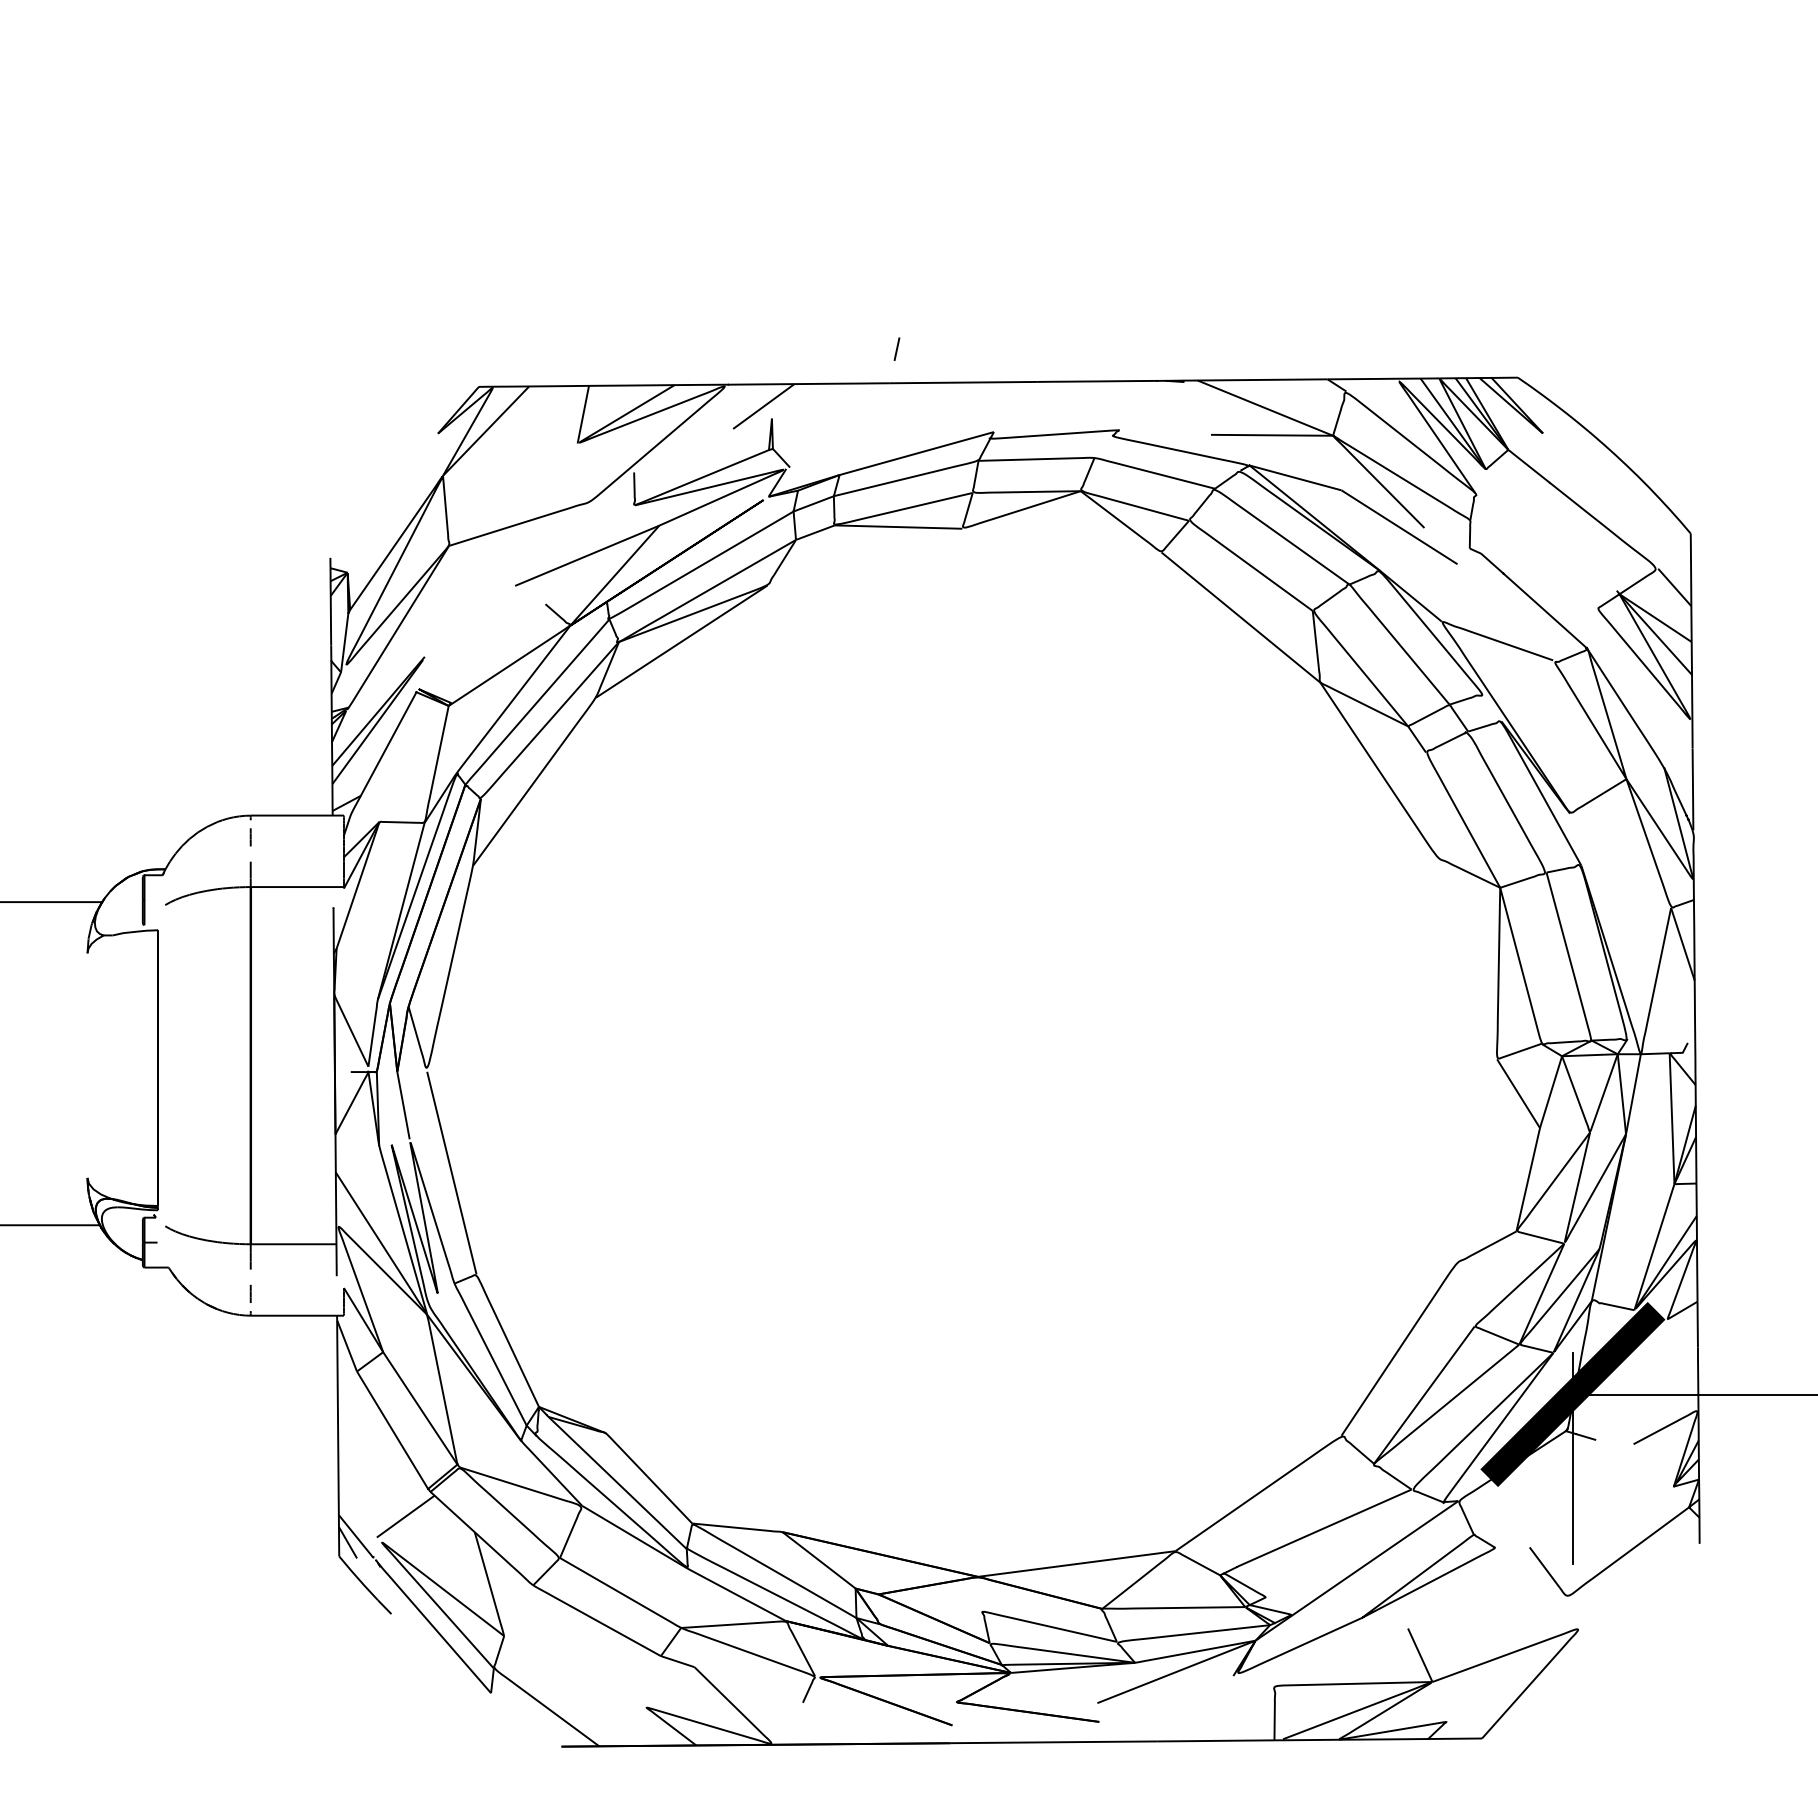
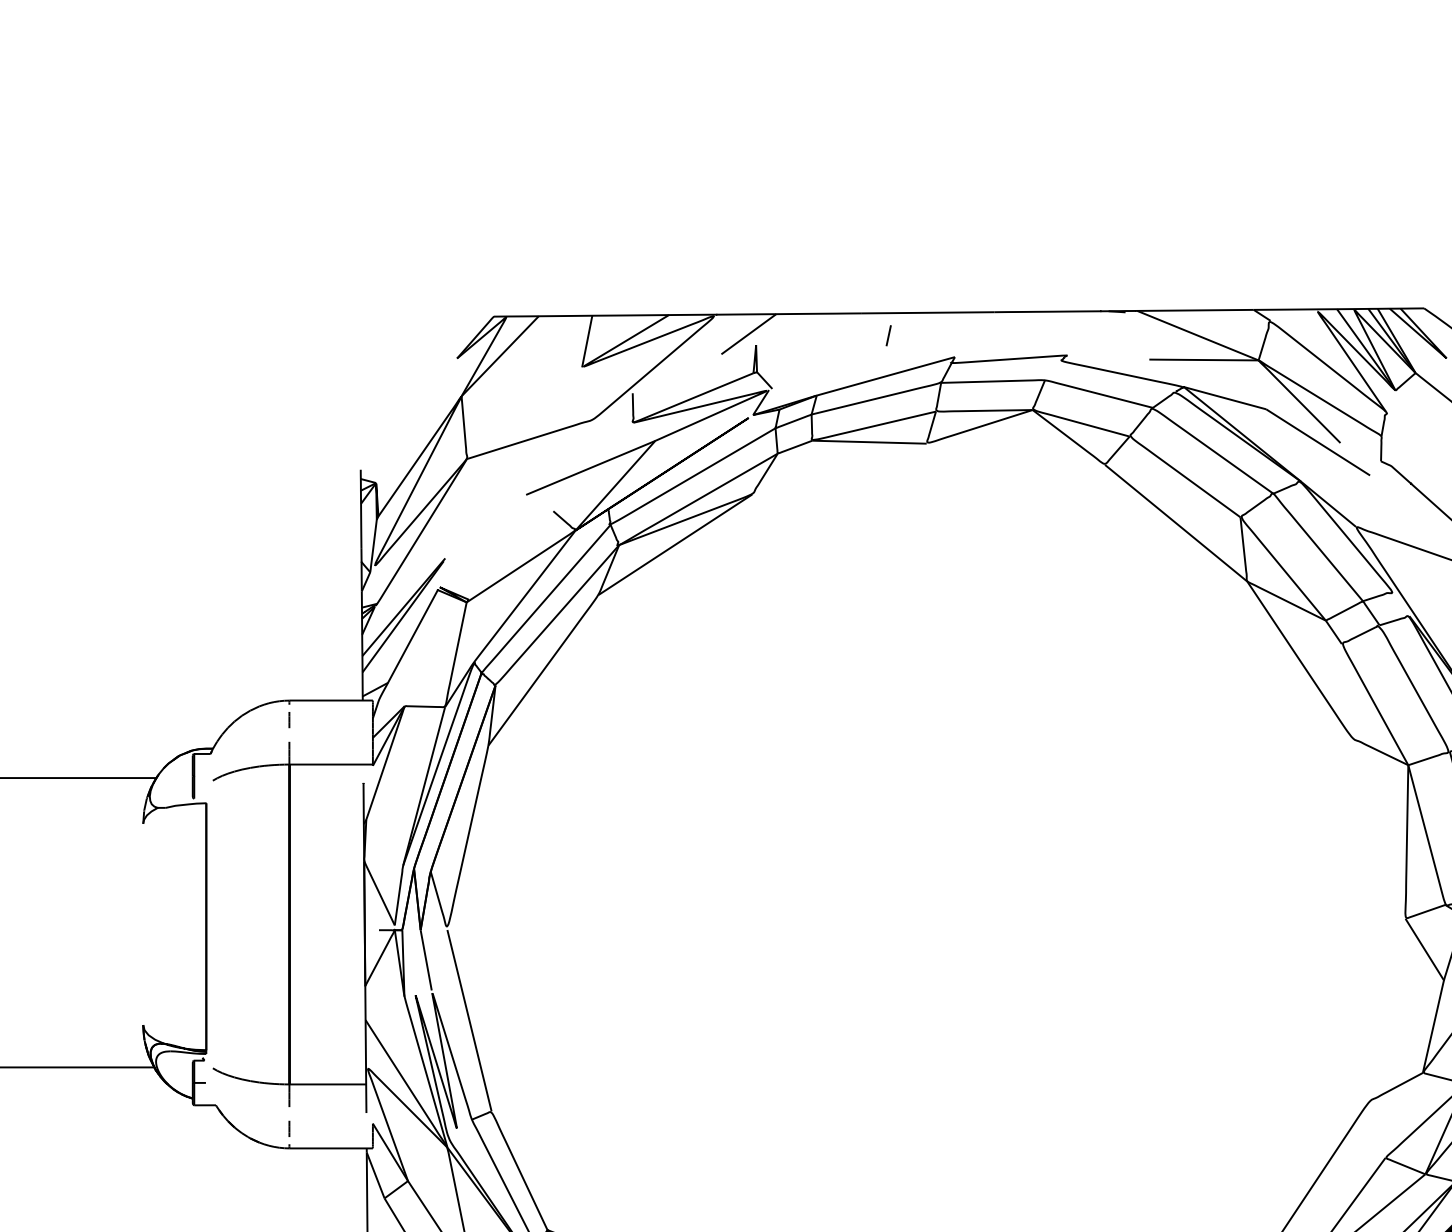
line: (896, 348) -> (888, 335), moved

